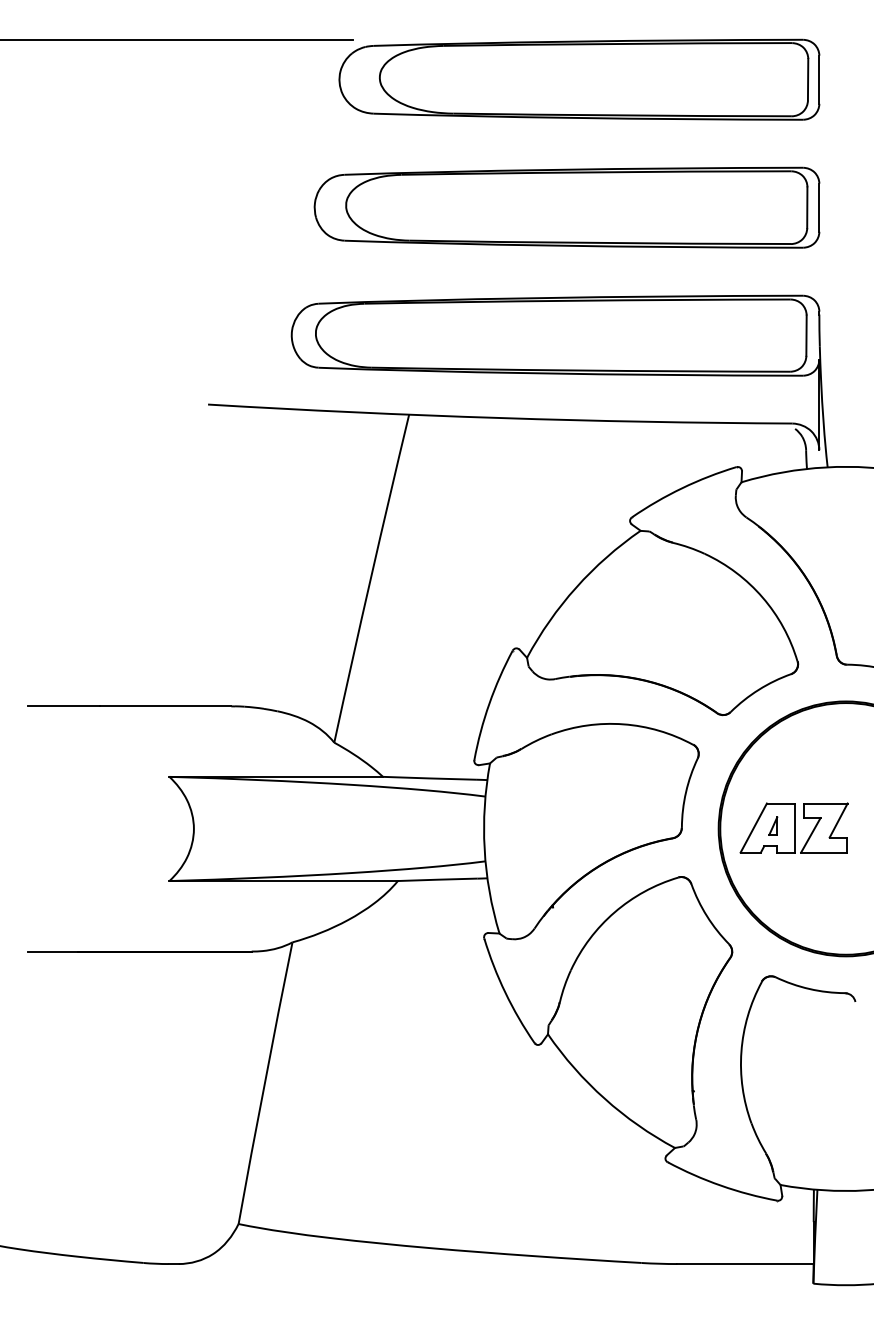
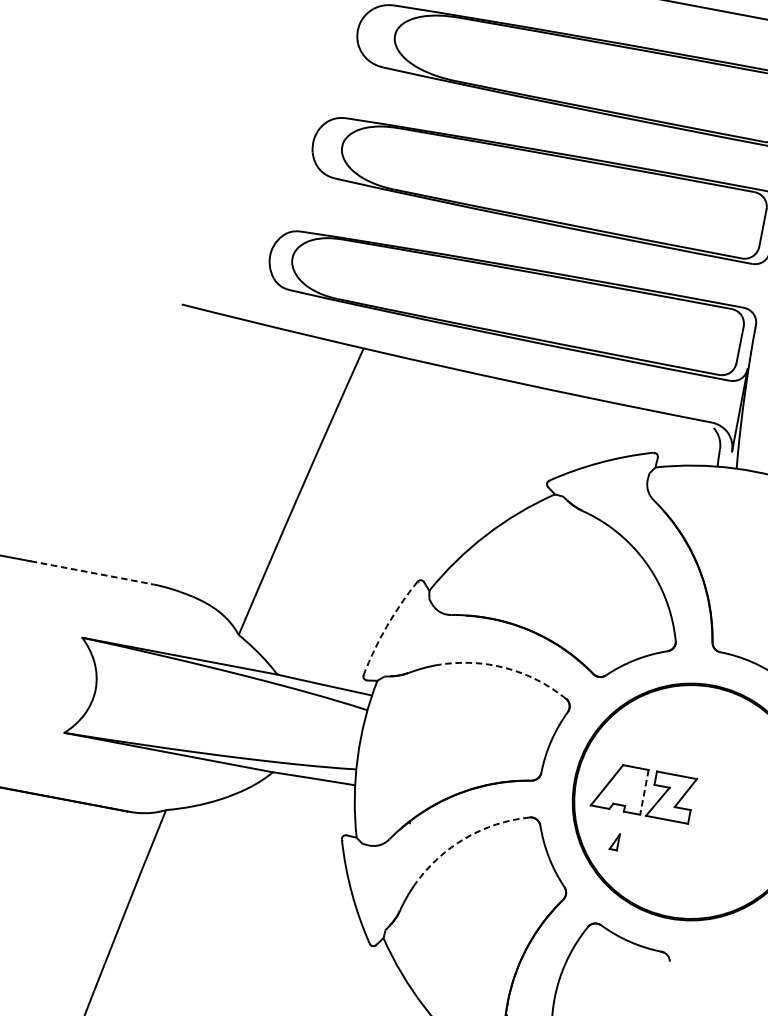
arc: (489, 703) -> (387, 625), solid -> dashed
line: (165, 706) -> (90, 572), solid -> dashed
arc: (623, 724) -> (505, 668), solid -> dashed
part: (773, 825) -> (615, 841), moved
line: (794, 828) -> (644, 792), solid -> dashed
arc: (614, 912) -> (465, 838), solid -> dashed

